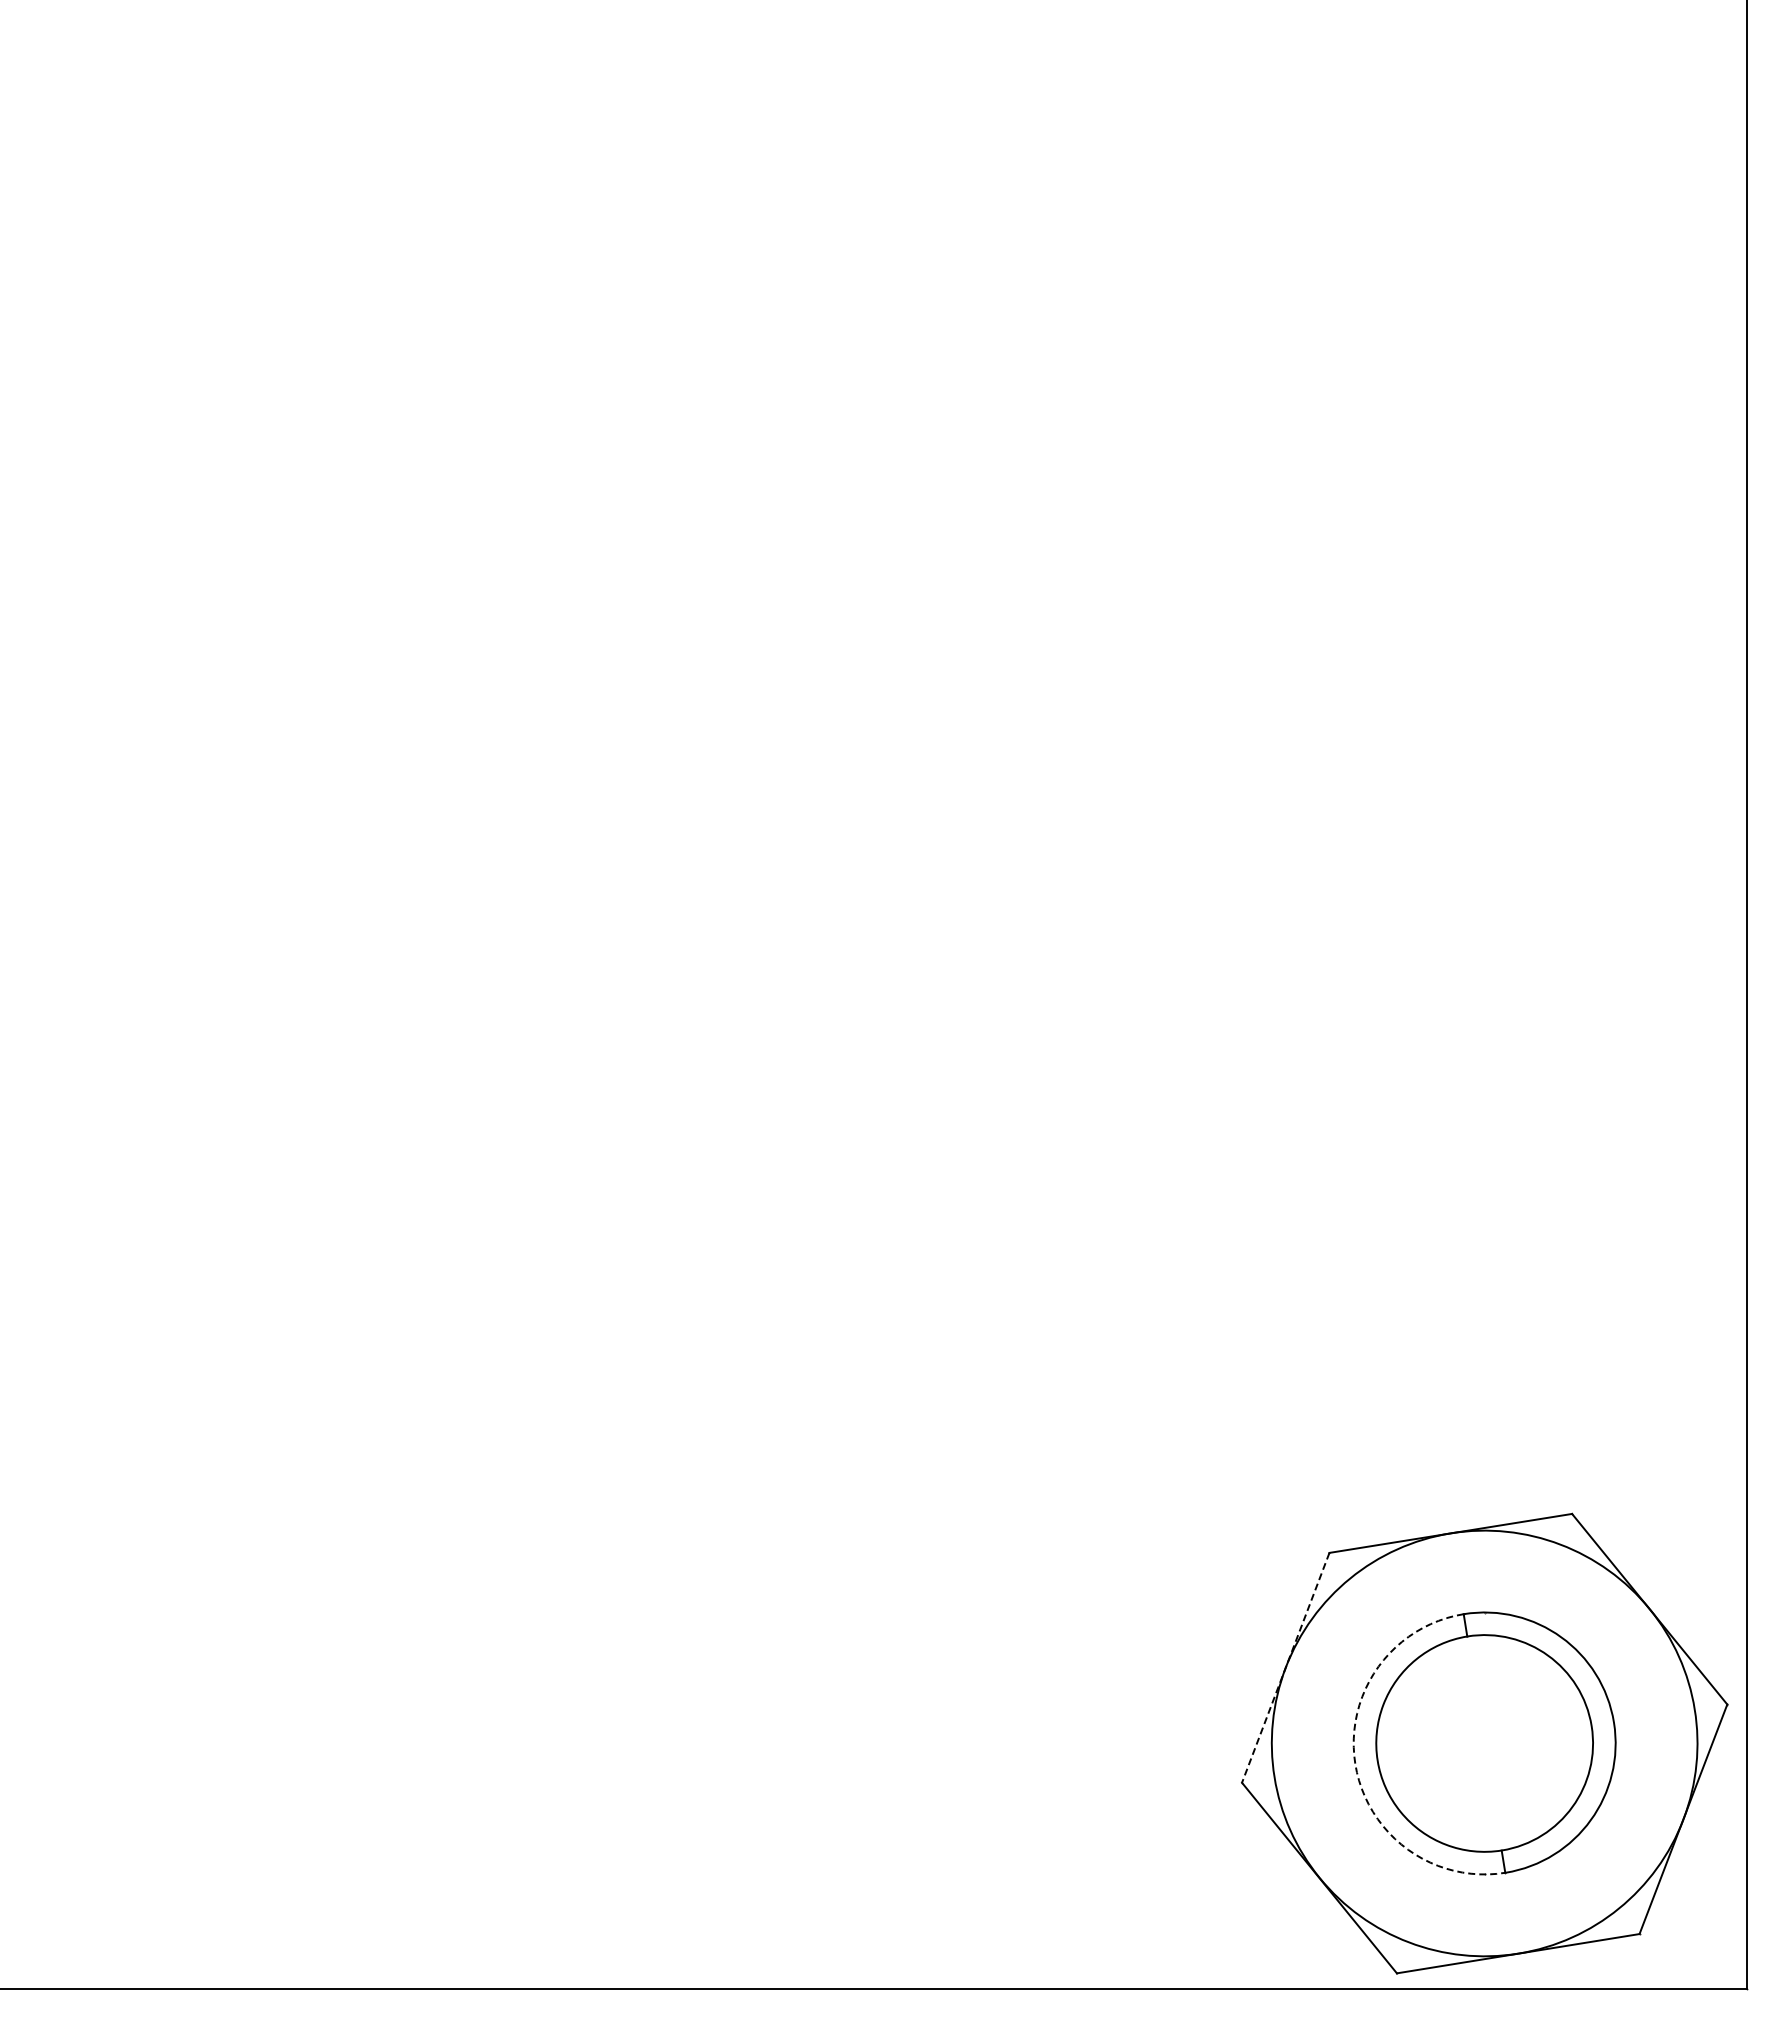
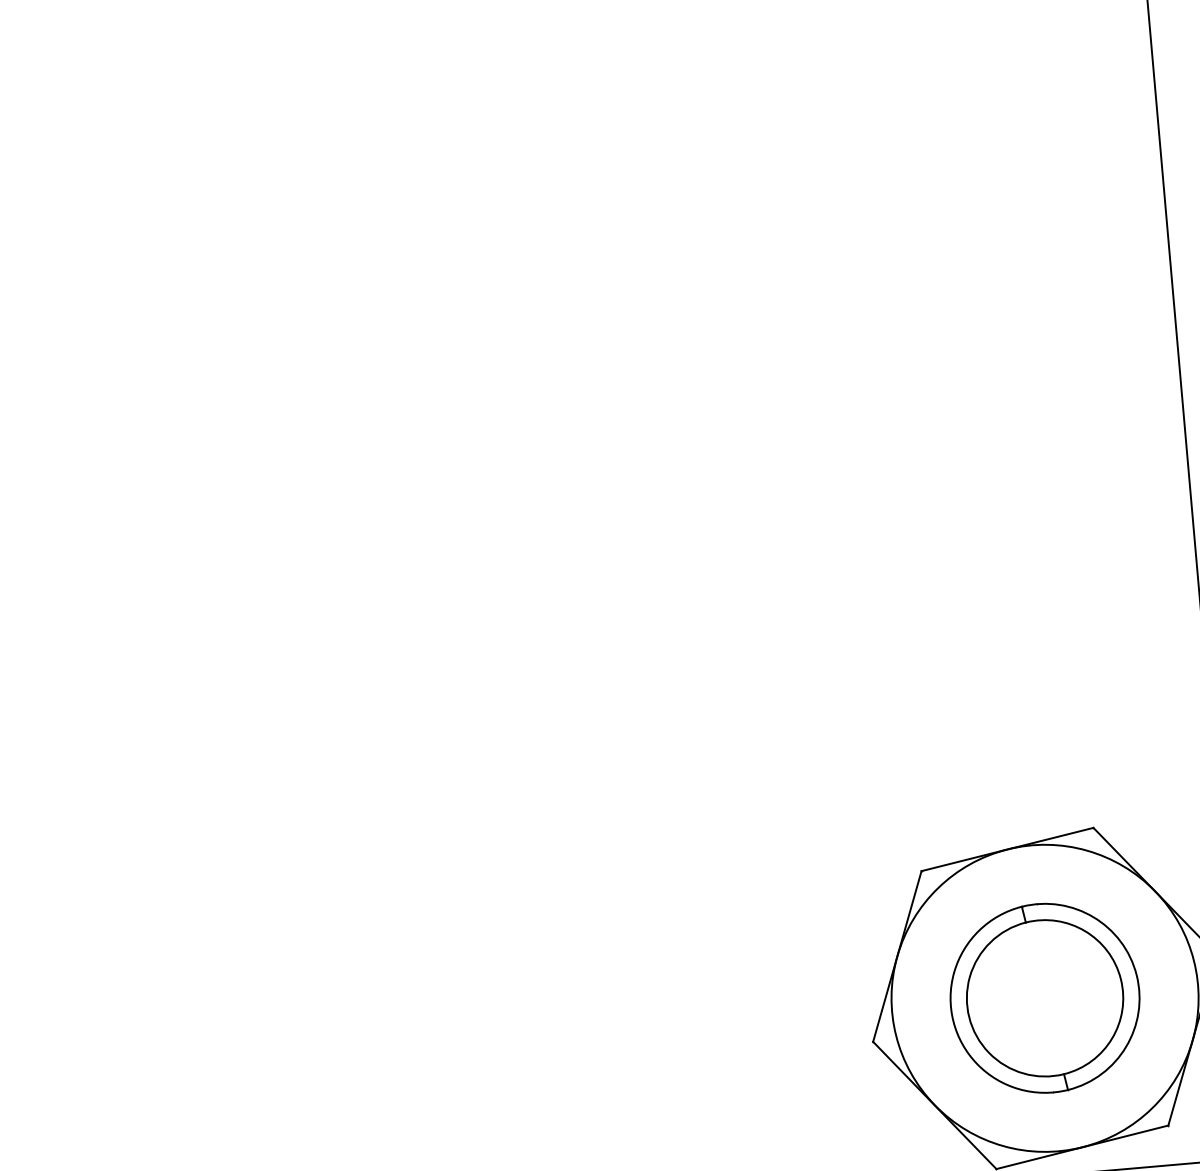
line: (1285, 1667) -> (897, 956), dashed -> solid
arc: (1355, 1764) -> (953, 1021), dashed -> solid

